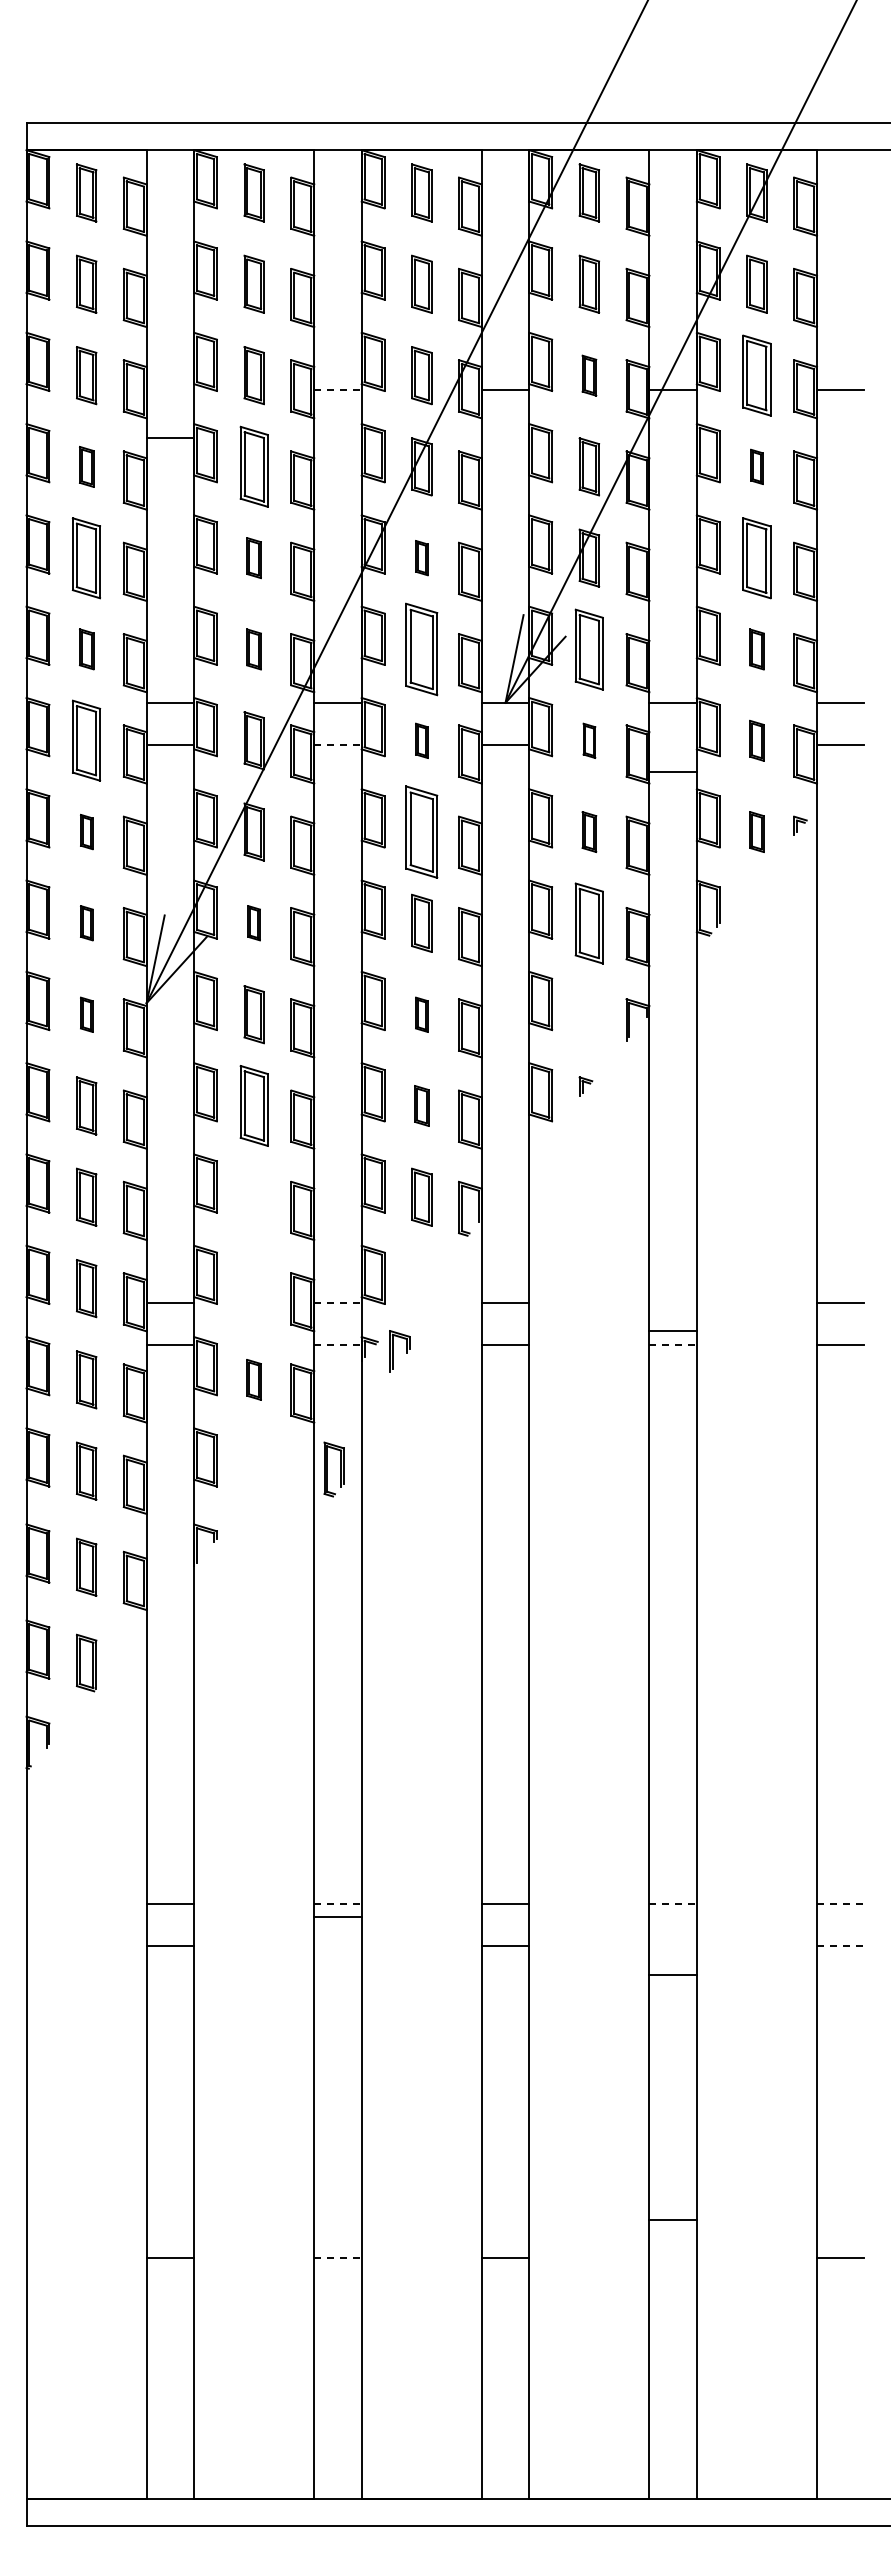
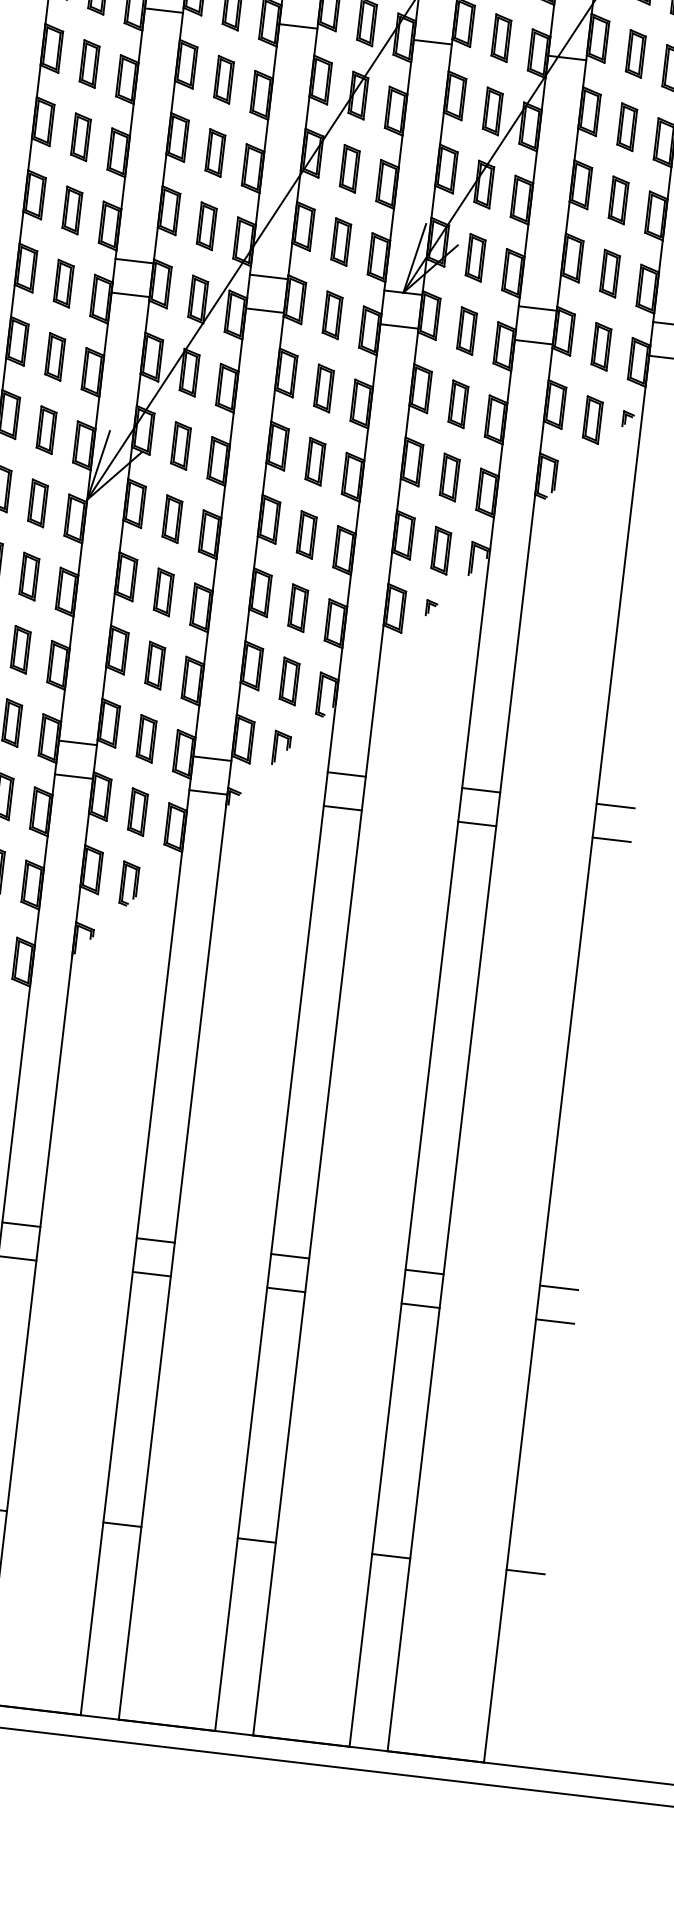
part: (589, 375) -> (501, 38), size x1.43
part: (756, 375) -> (635, 53), size x0.71
line: (337, 390) -> (298, 26), dashed -> solid
line: (170, 438) -> (164, 10), moved
part: (86, 466) -> (89, 63), size x1.43
part: (253, 466) -> (223, 79), size x0.71
part: (756, 466) -> (626, 126), size x1.67
part: (86, 557) -> (80, 136), size x0.71
part: (253, 557) -> (214, 152), size x1.43
part: (421, 557) -> (349, 168), size x1.67
part: (756, 557) -> (618, 199), size x0.71
part: (86, 648) -> (72, 209), size x1.43
part: (589, 648) -> (475, 257), size x0.71
part: (253, 649) -> (206, 226), size x1.43
part: (421, 649) -> (340, 242), size x0.62
part: (756, 649) -> (609, 273), size x1.43
part: (86, 740) -> (63, 283), size x0.71
part: (421, 740) -> (332, 315), size x1.67
part: (589, 740) -> (467, 330), size x1.67
part: (756, 740) -> (601, 346), size x1.43
line: (337, 744) -> (264, 310), dashed -> solid
line: (672, 771) -> (533, 341), moved
part: (86, 831) -> (55, 356), size x1.67
part: (421, 831) -> (323, 388), size x0.62
part: (589, 831) -> (458, 403), size x1.43
part: (756, 831) -> (592, 419), size x1.43
part: (86, 922) -> (46, 429), size x1.67
part: (253, 922) -> (180, 445), size x1.67
part: (589, 922) -> (450, 476), size x0.71
part: (86, 1014) -> (37, 503), size x1.67
part: (421, 1014) -> (306, 534), size x1.67
part: (589, 1014) -> (441, 550), added
part: (253, 1105) -> (163, 591), size x0.71
part: (421, 1105) -> (298, 607), size x1.43
part: (253, 1196) -> (154, 664), added
part: (253, 1288) -> (146, 738), added
line: (337, 1303) -> (211, 758), dashed -> solid
line: (672, 1331) -> (480, 790), moved
line: (337, 1345) -> (208, 792), dashed -> solid
line: (673, 1345) -> (477, 824), dashed -> solid
part: (399, 1351) -> (281, 748), moved
part: (253, 1379) -> (137, 811), size x1.43
part: (333, 1469) -> (128, 883), moved
line: (337, 1904) -> (155, 1240), dashed -> solid
line: (673, 1904) -> (424, 1272), dashed -> solid
line: (840, 1904) -> (558, 1288), dashed -> solid
line: (337, 1917) -> (151, 1274), moved
line: (840, 1946) -> (554, 1321), dashed -> solid
line: (672, 1975) -> (420, 1306), moved
line: (672, 2220) -> (390, 1556), moved
line: (337, 2258) -> (122, 1524), dashed -> solid

